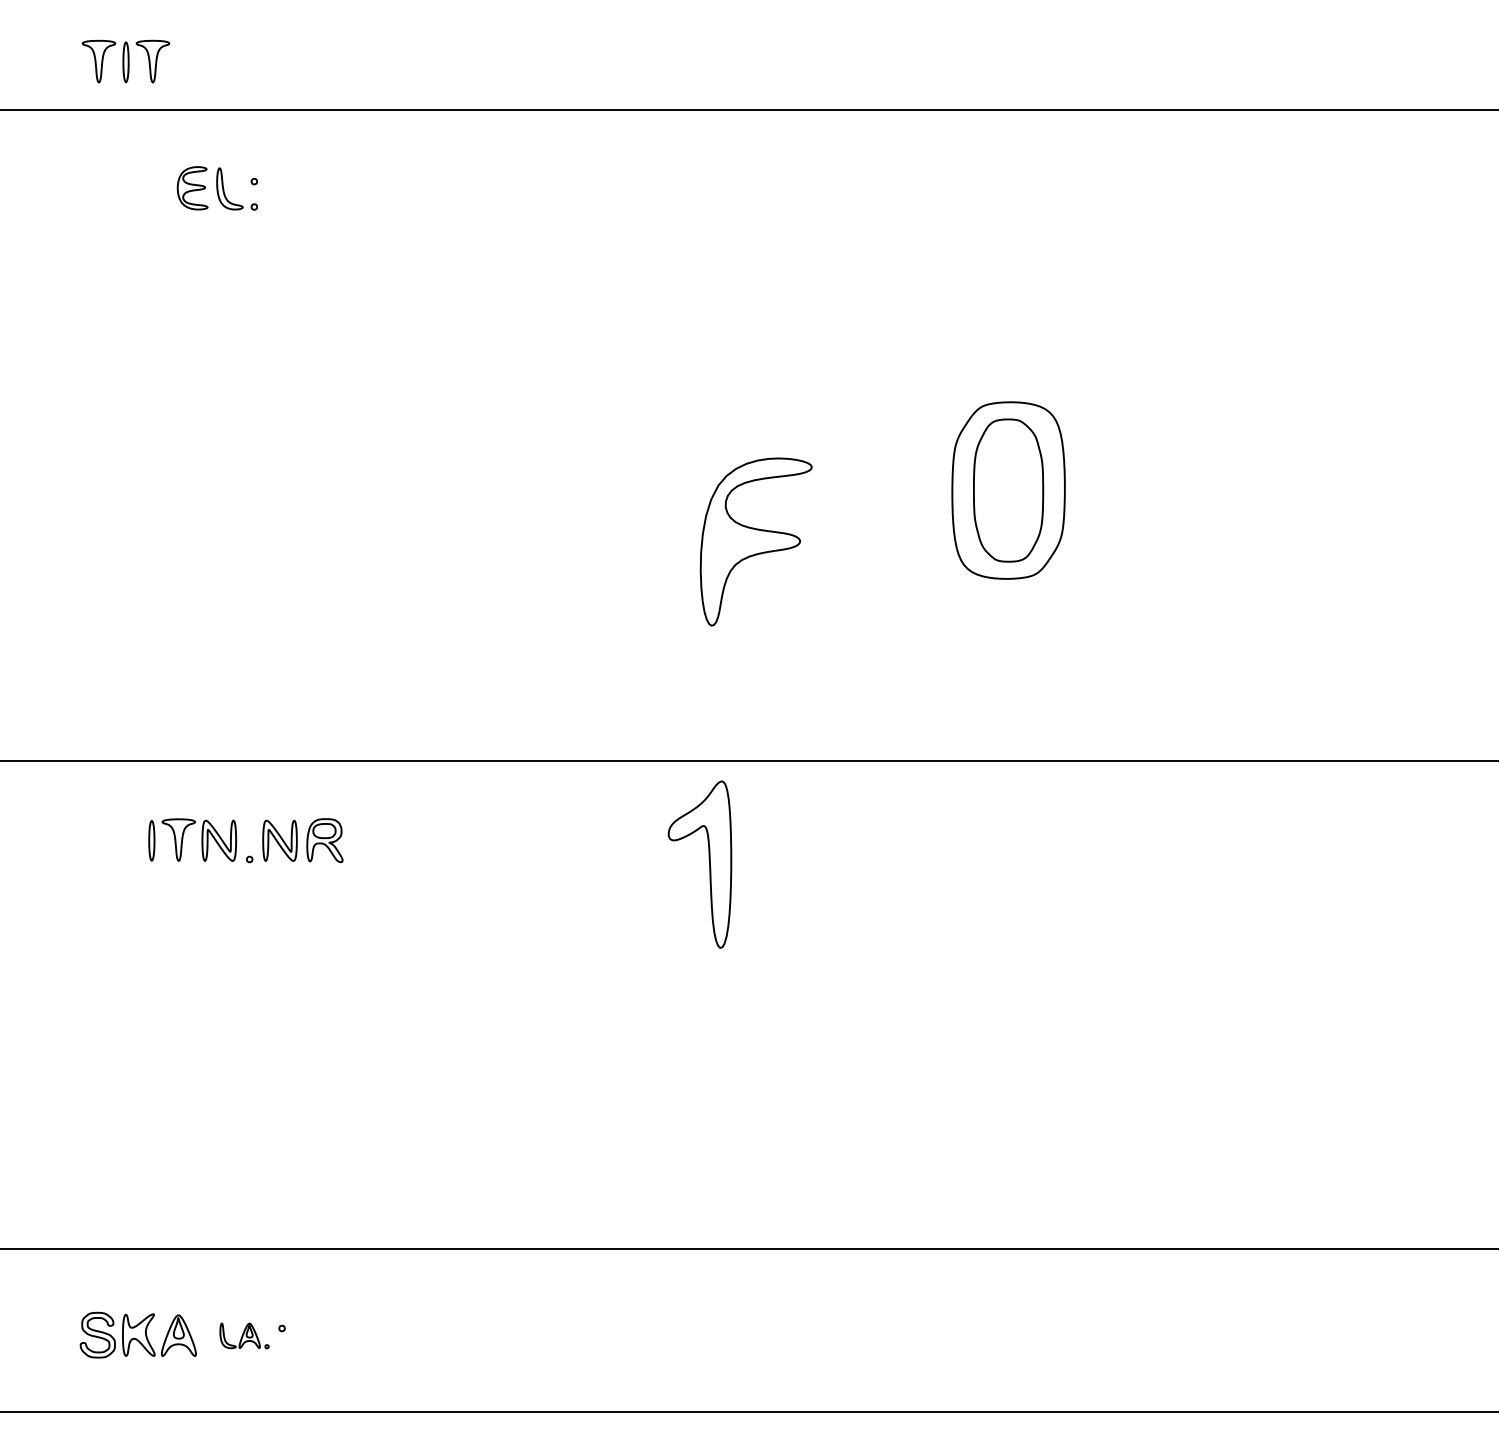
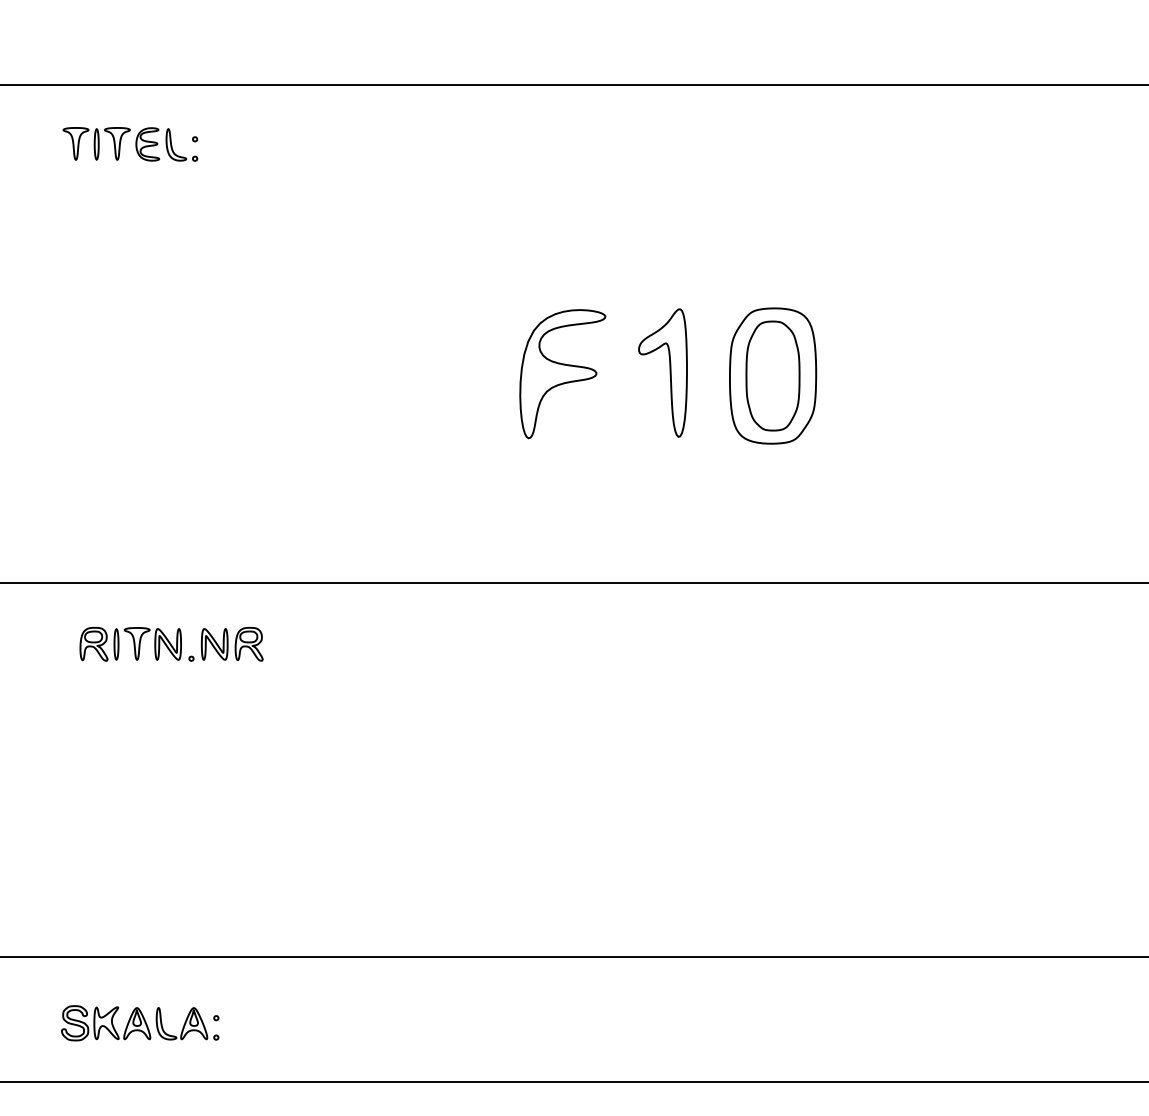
part: (125, 61) -> (96, 143), moved
part: (755, 541) -> (562, 373), moved
part: (122, 840) -> (94, 644), added
part: (709, 864) -> (670, 372), moved
part: (244, 1335) -> (187, 1023), size x1.67

